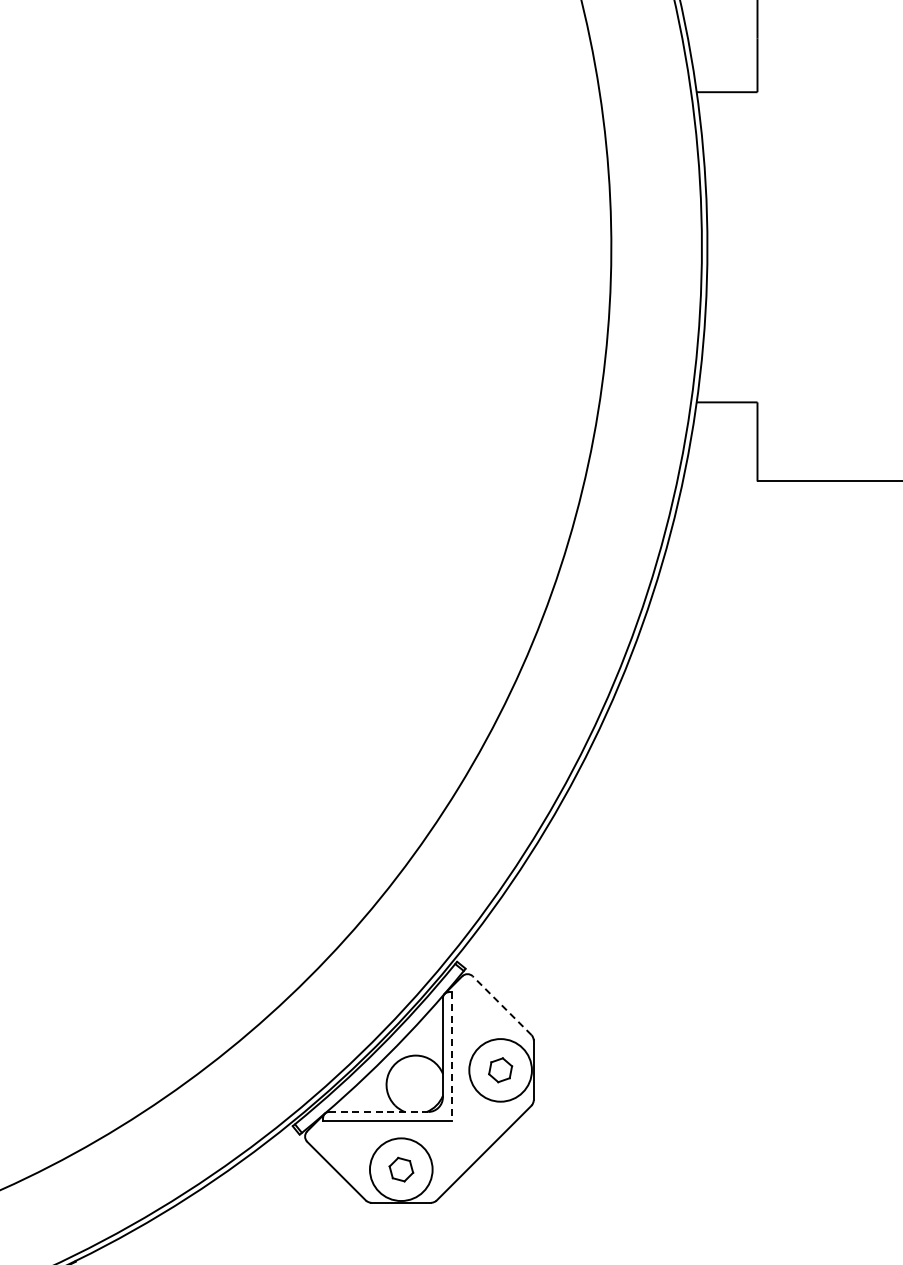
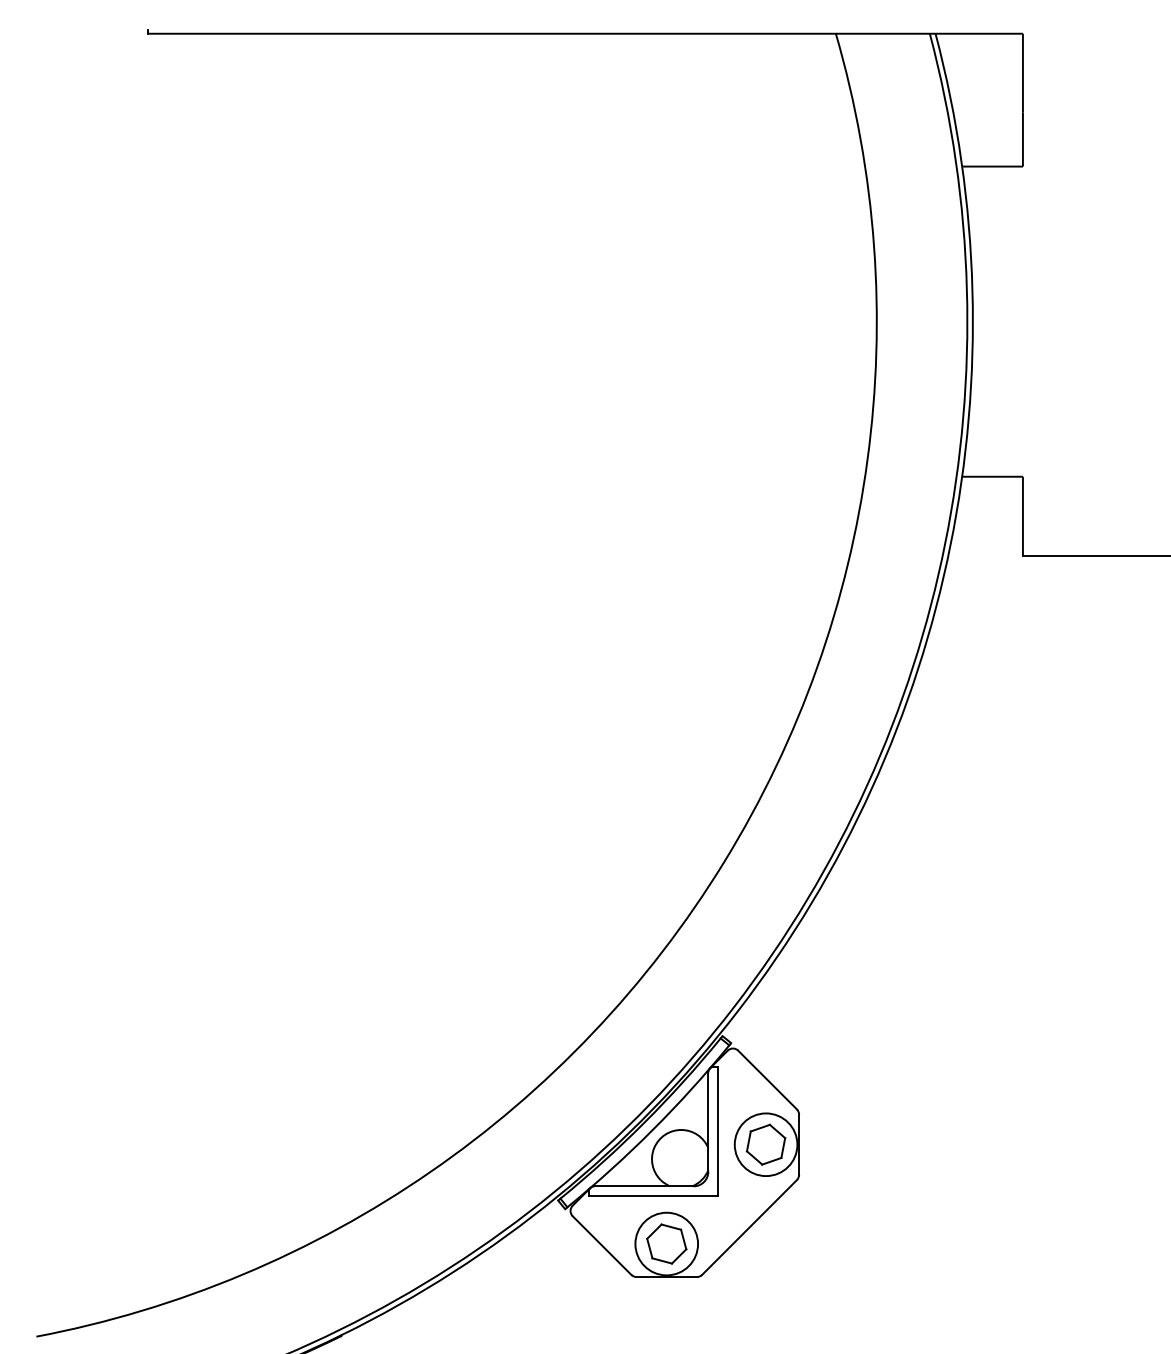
line: (502, 1006) -> (767, 1080), dashed -> solid
line: (452, 1057) -> (717, 1131), dashed -> solid
part: (500, 1070) -> (765, 1144), size x1.67
line: (379, 1112) -> (644, 1186), dashed -> solid
part: (401, 1169) -> (666, 1243), size x1.67

